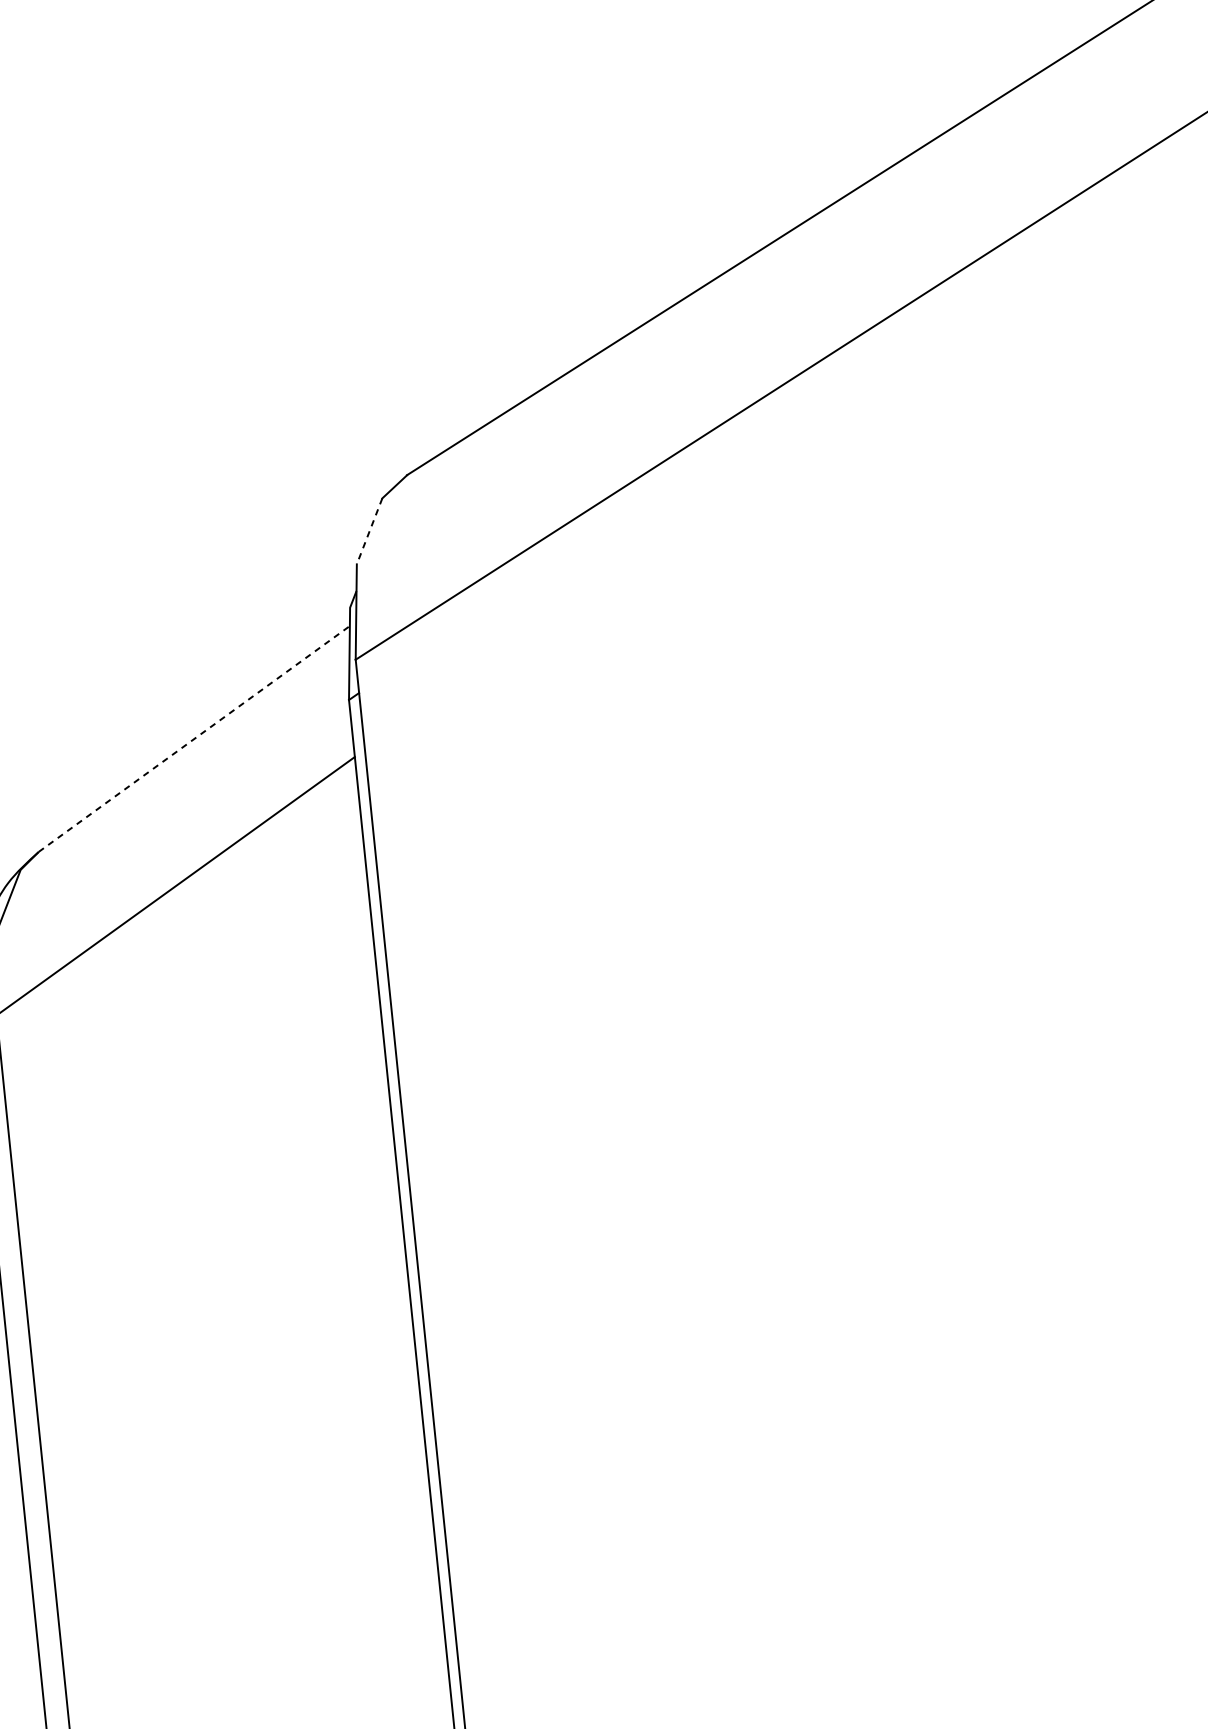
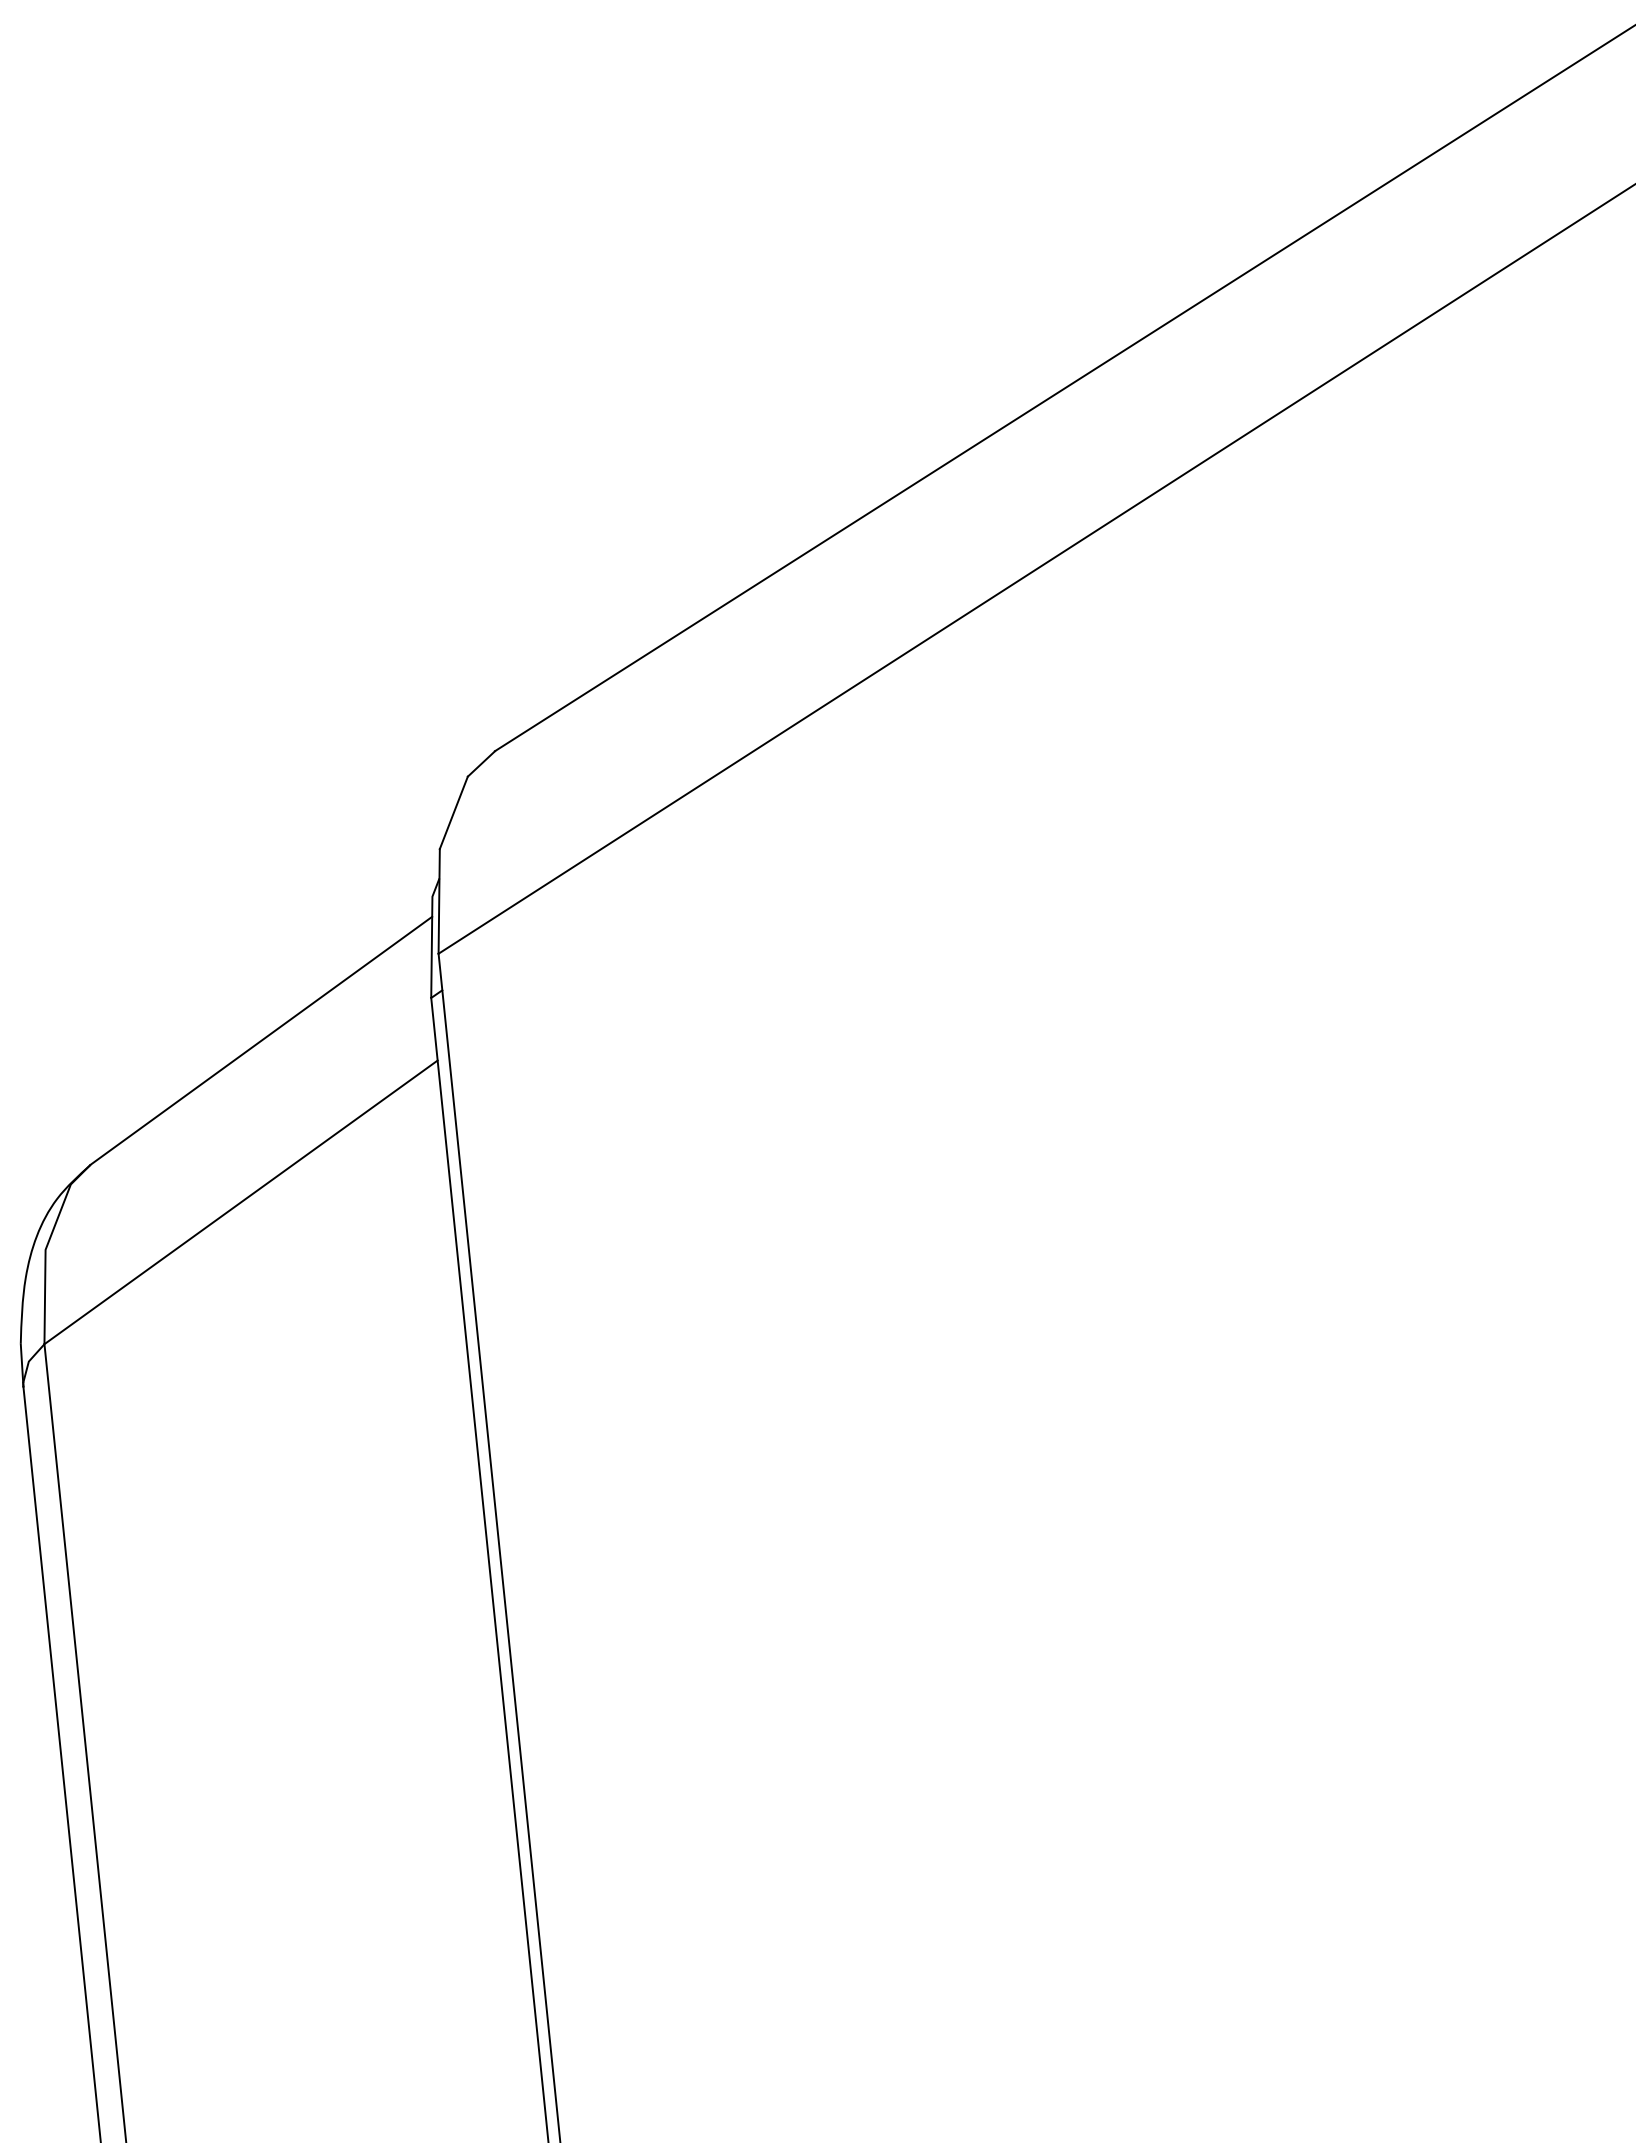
line: (369, 531) -> (453, 812), dashed -> solid
line: (194, 738) -> (261, 1040), dashed -> solid

